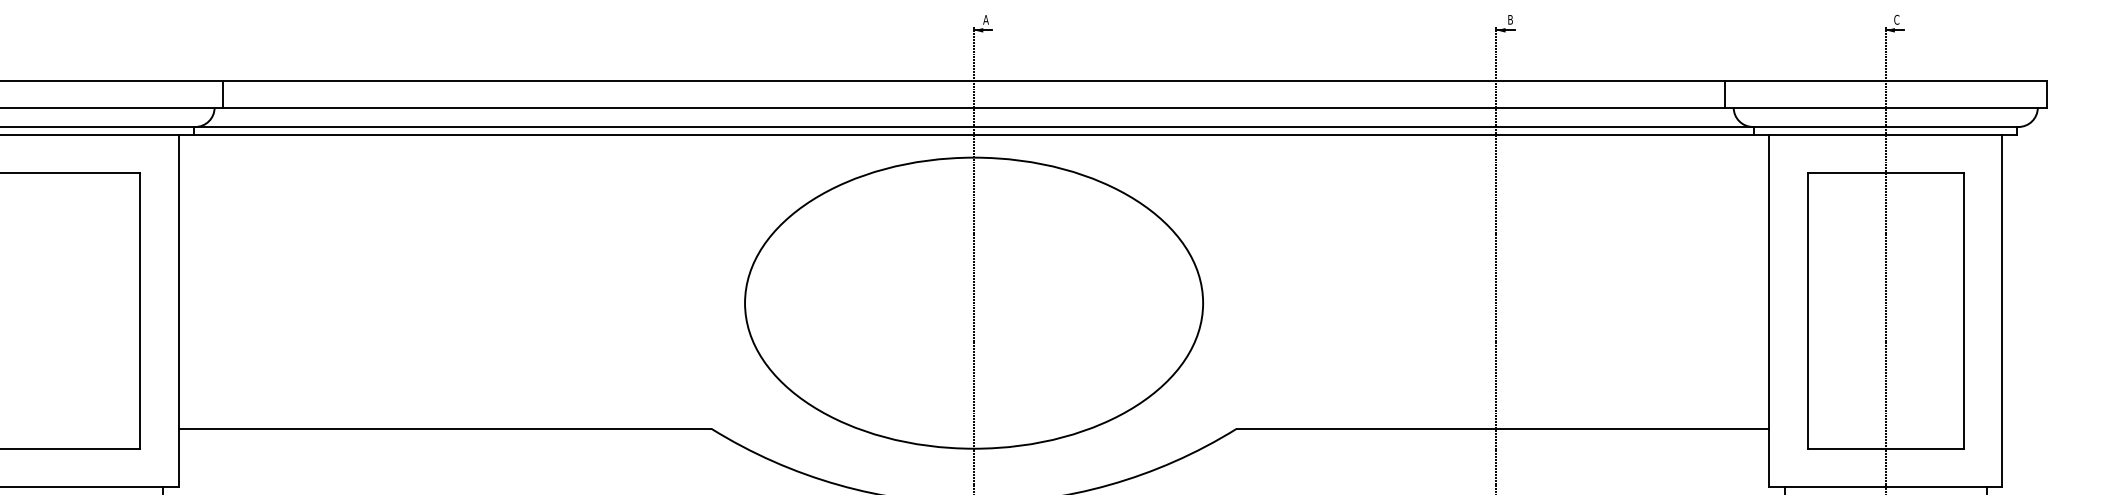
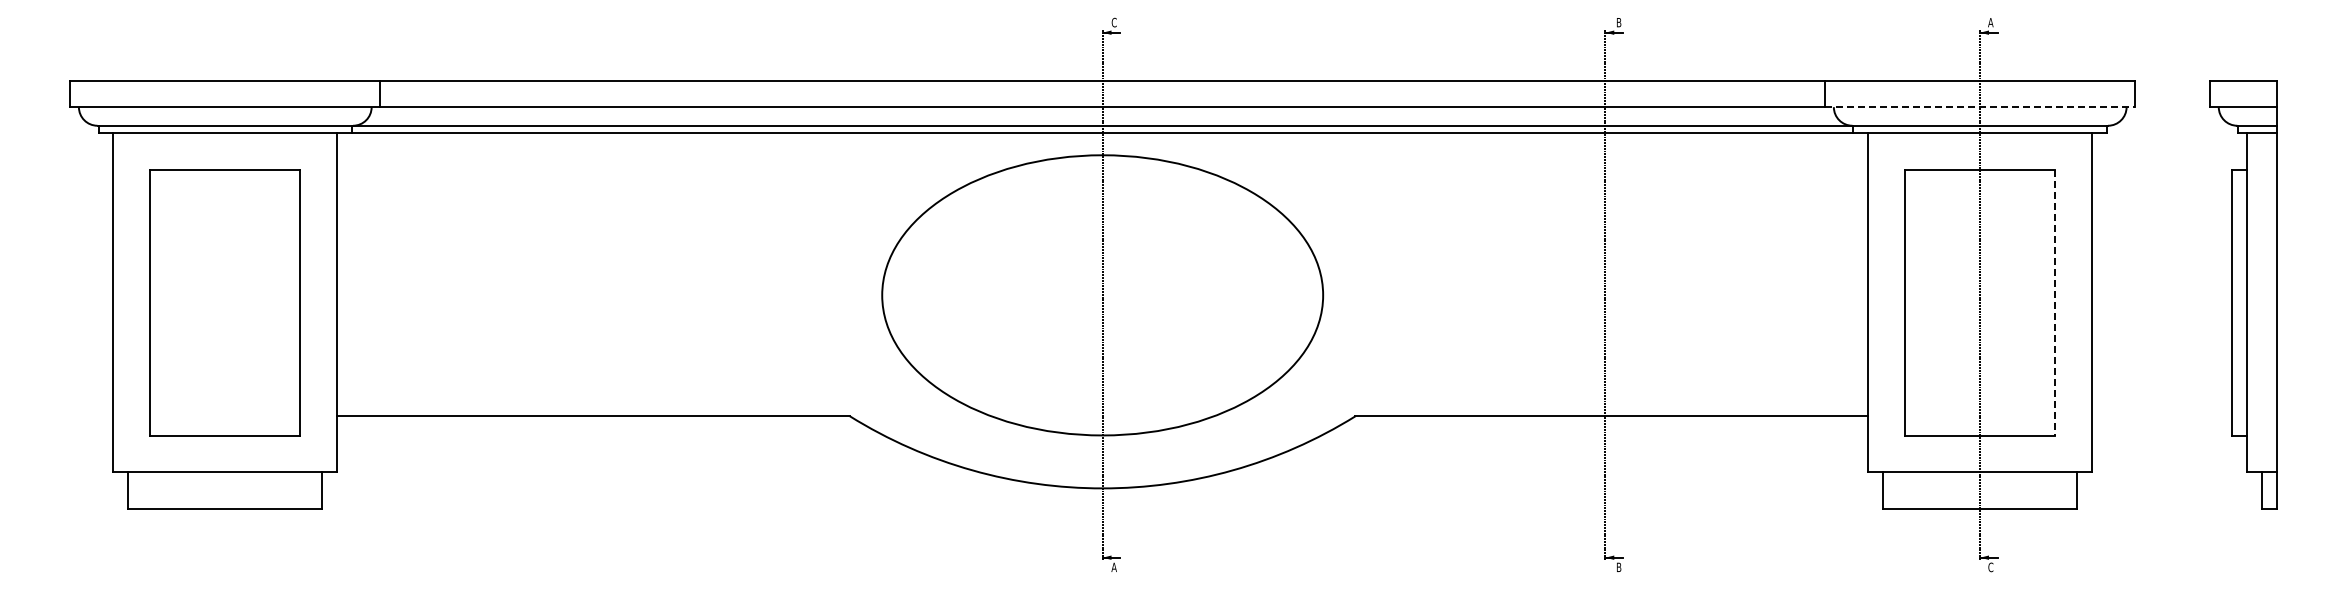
text: (985, 19) -> (1113, 22), A -> C
text: (1896, 19) -> (1990, 22), C -> A
line: (1886, 108) -> (1980, 107), solid -> dashed
line: (1963, 310) -> (2055, 302), solid -> dashed

